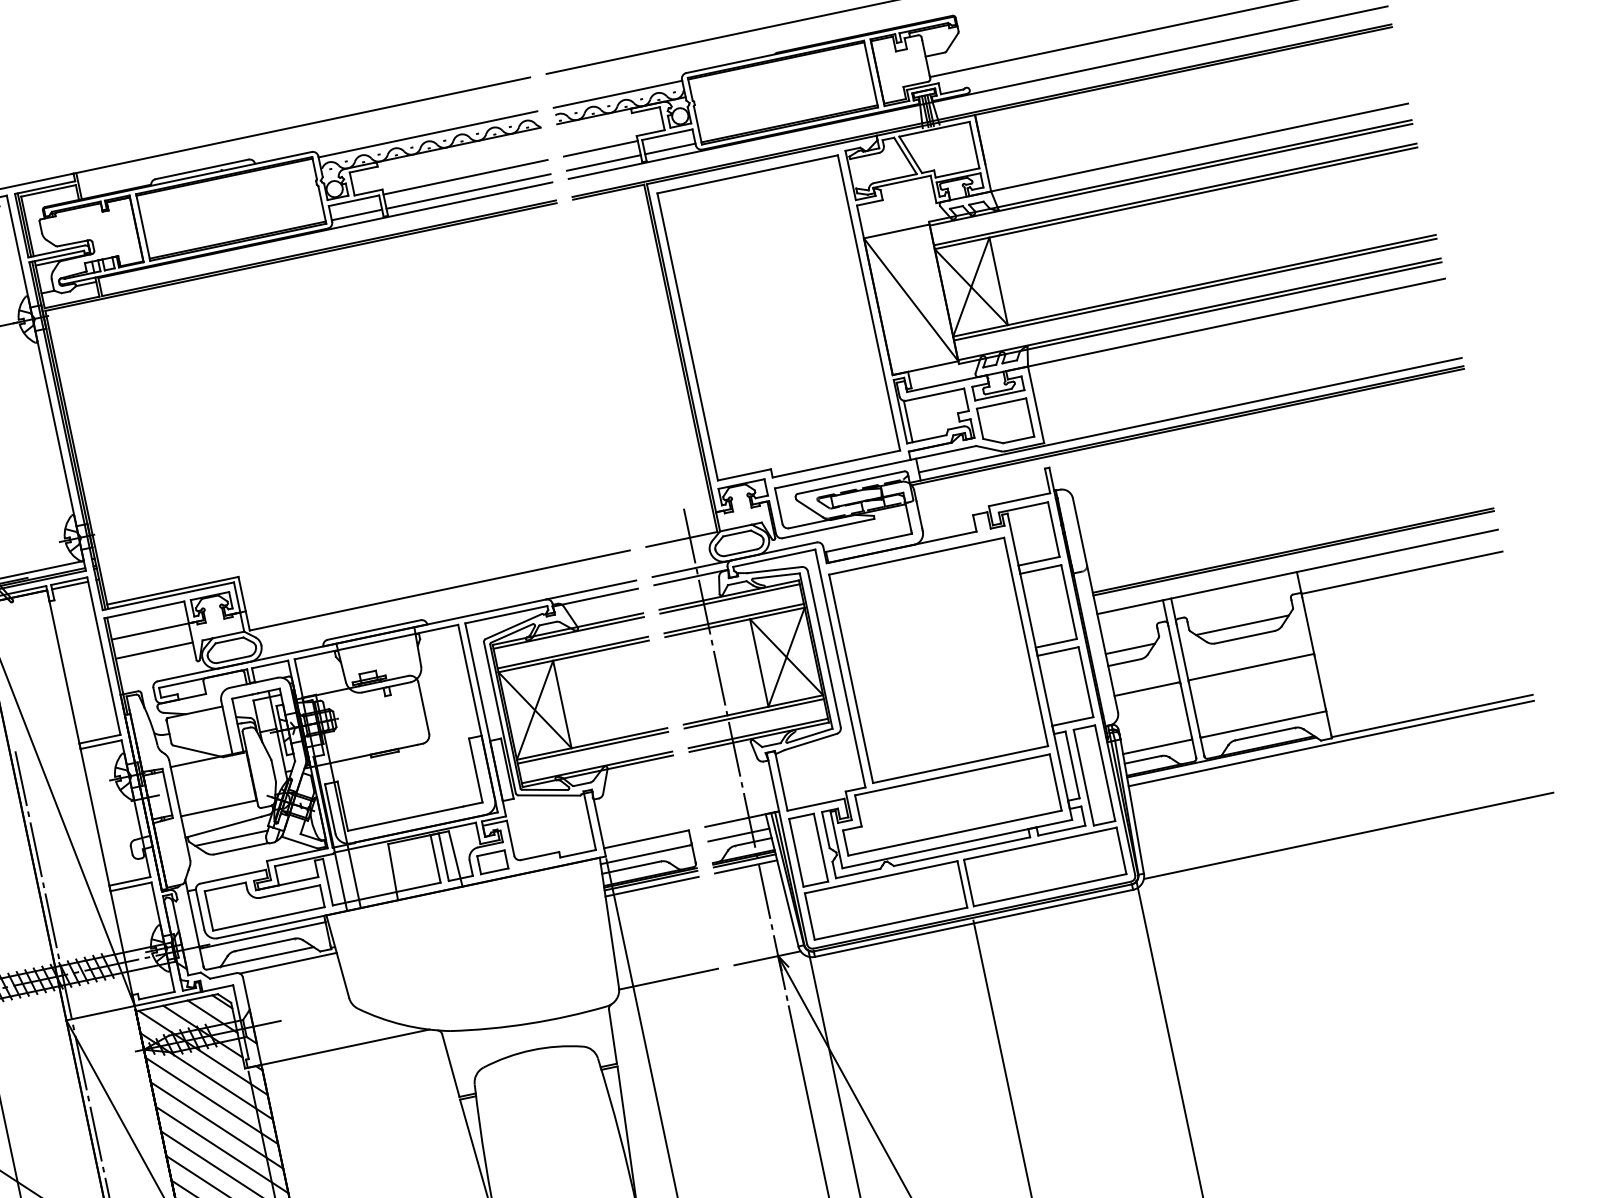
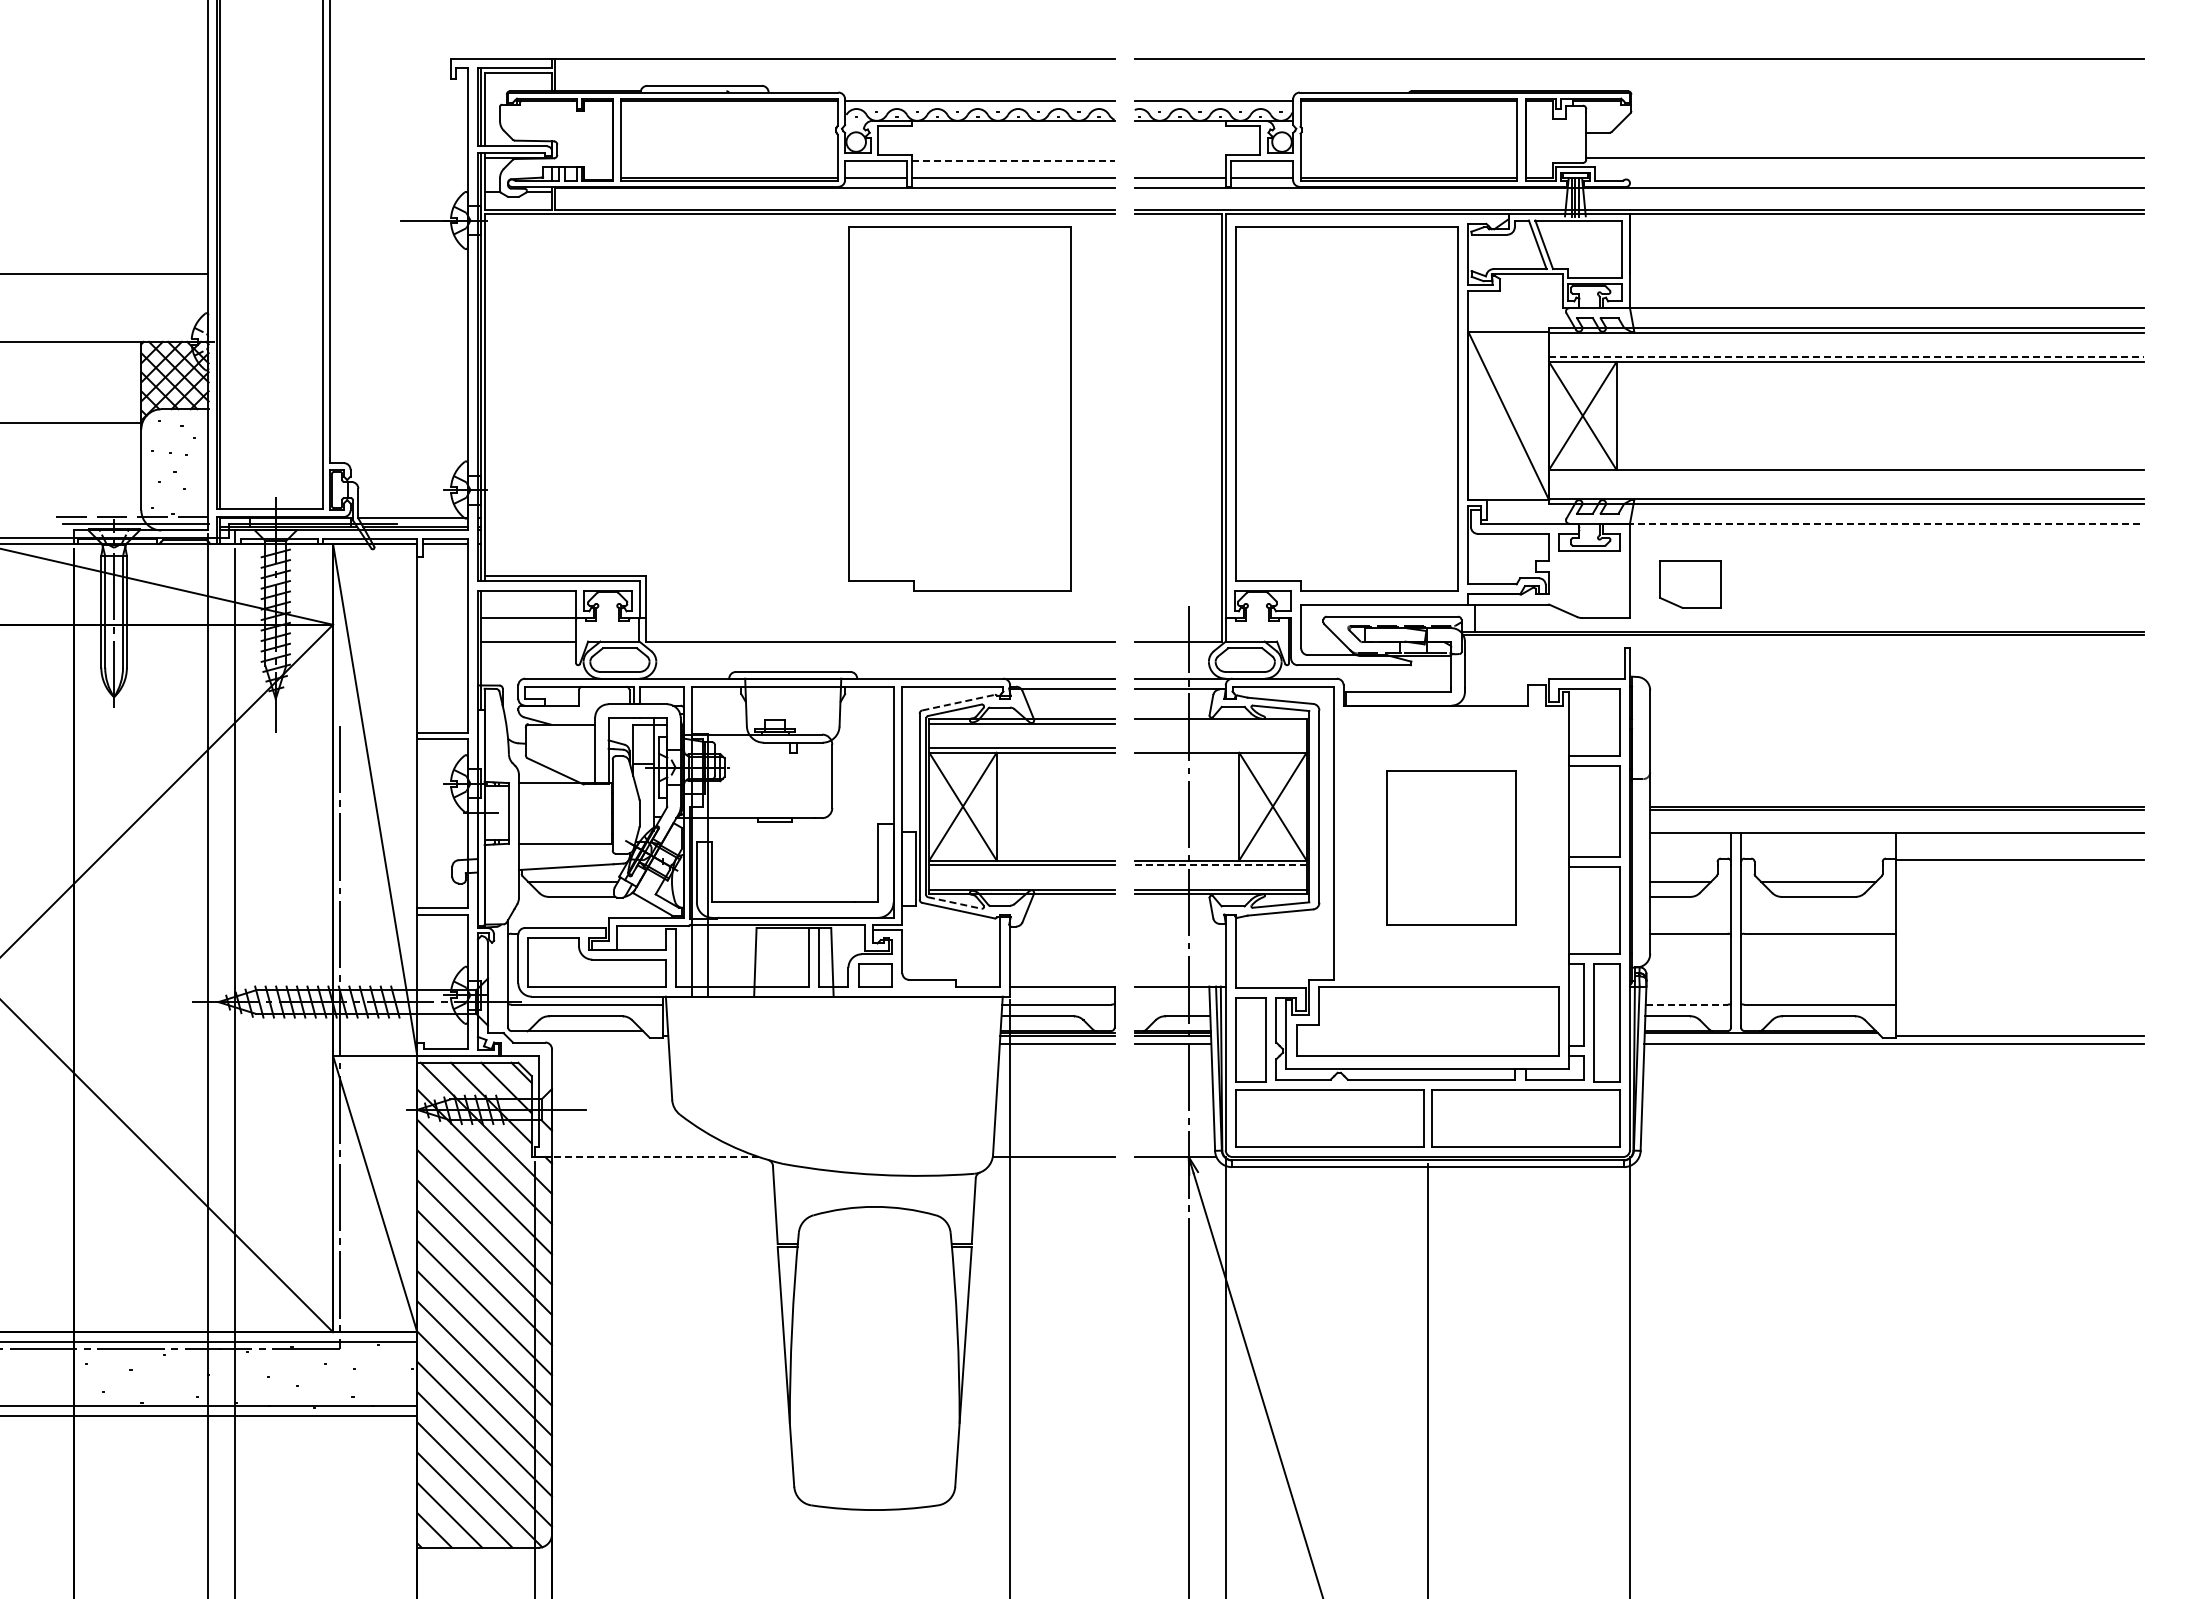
line: (600, 148) -> (1179, 160), removed
line: (466, 177) -> (1014, 160), solid -> dashed
line: (1175, 194) -> (1846, 357), solid -> dashed
line: (1195, 289) -> (1846, 474), removed
line: (1235, 322) -> (1885, 523), solid -> dashed
part: (464, 387) -> (959, 408), added
line: (1190, 415) -> (1809, 621), removed
line: (908, 421) -> (1475, 558), removed
part: (1005, 422) -> (1690, 584), moved
line: (729, 598) -> (1220, 723), removed
line: (734, 619) -> (1220, 748), removed
line: (514, 626) -> (959, 702), solid -> dashed
part: (938, 659) -> (1451, 847), size x0.6
line: (754, 714) -> (1220, 865), solid -> dashed
line: (1156, 747) -> (1686, 1004), solid -> dashed
line: (545, 790) -> (955, 903), solid -> dashed
line: (738, 835) -> (1171, 1004), removed
line: (1348, 836) -> (1891, 1157), removed
line: (287, 963) -> (608, 1043), removed
line: (343, 1048) -> (653, 1157), solid -> dashed

